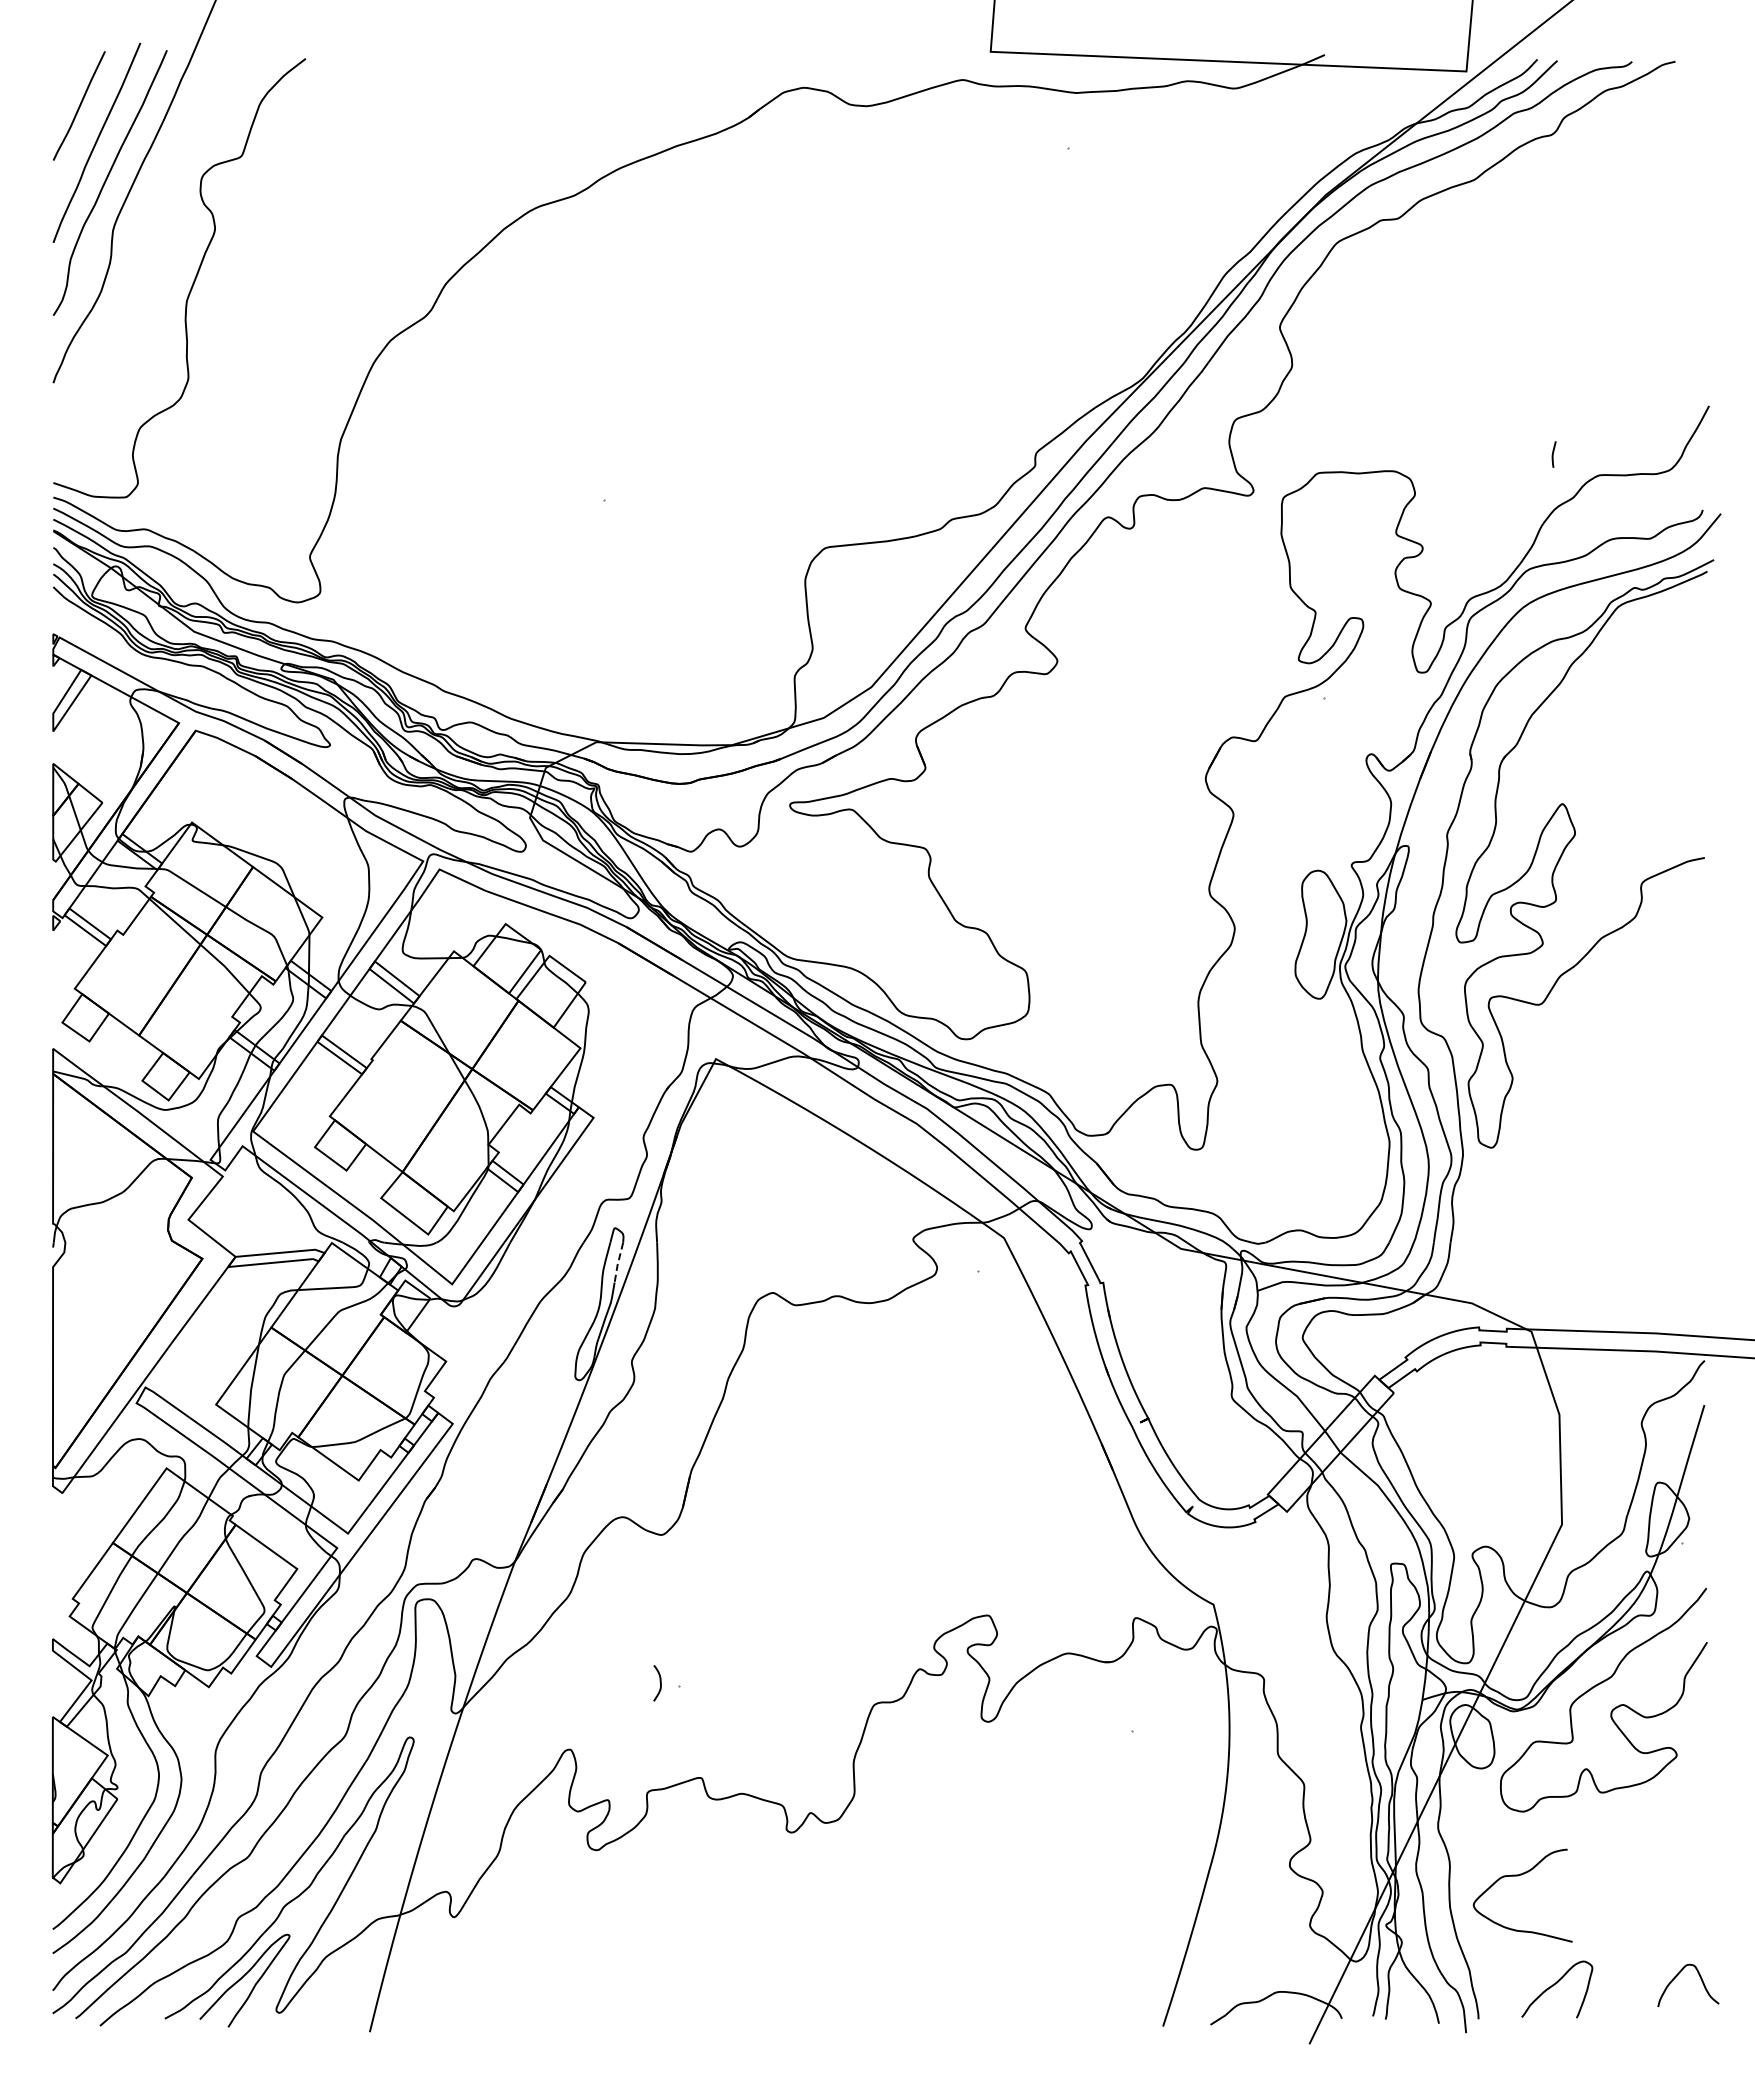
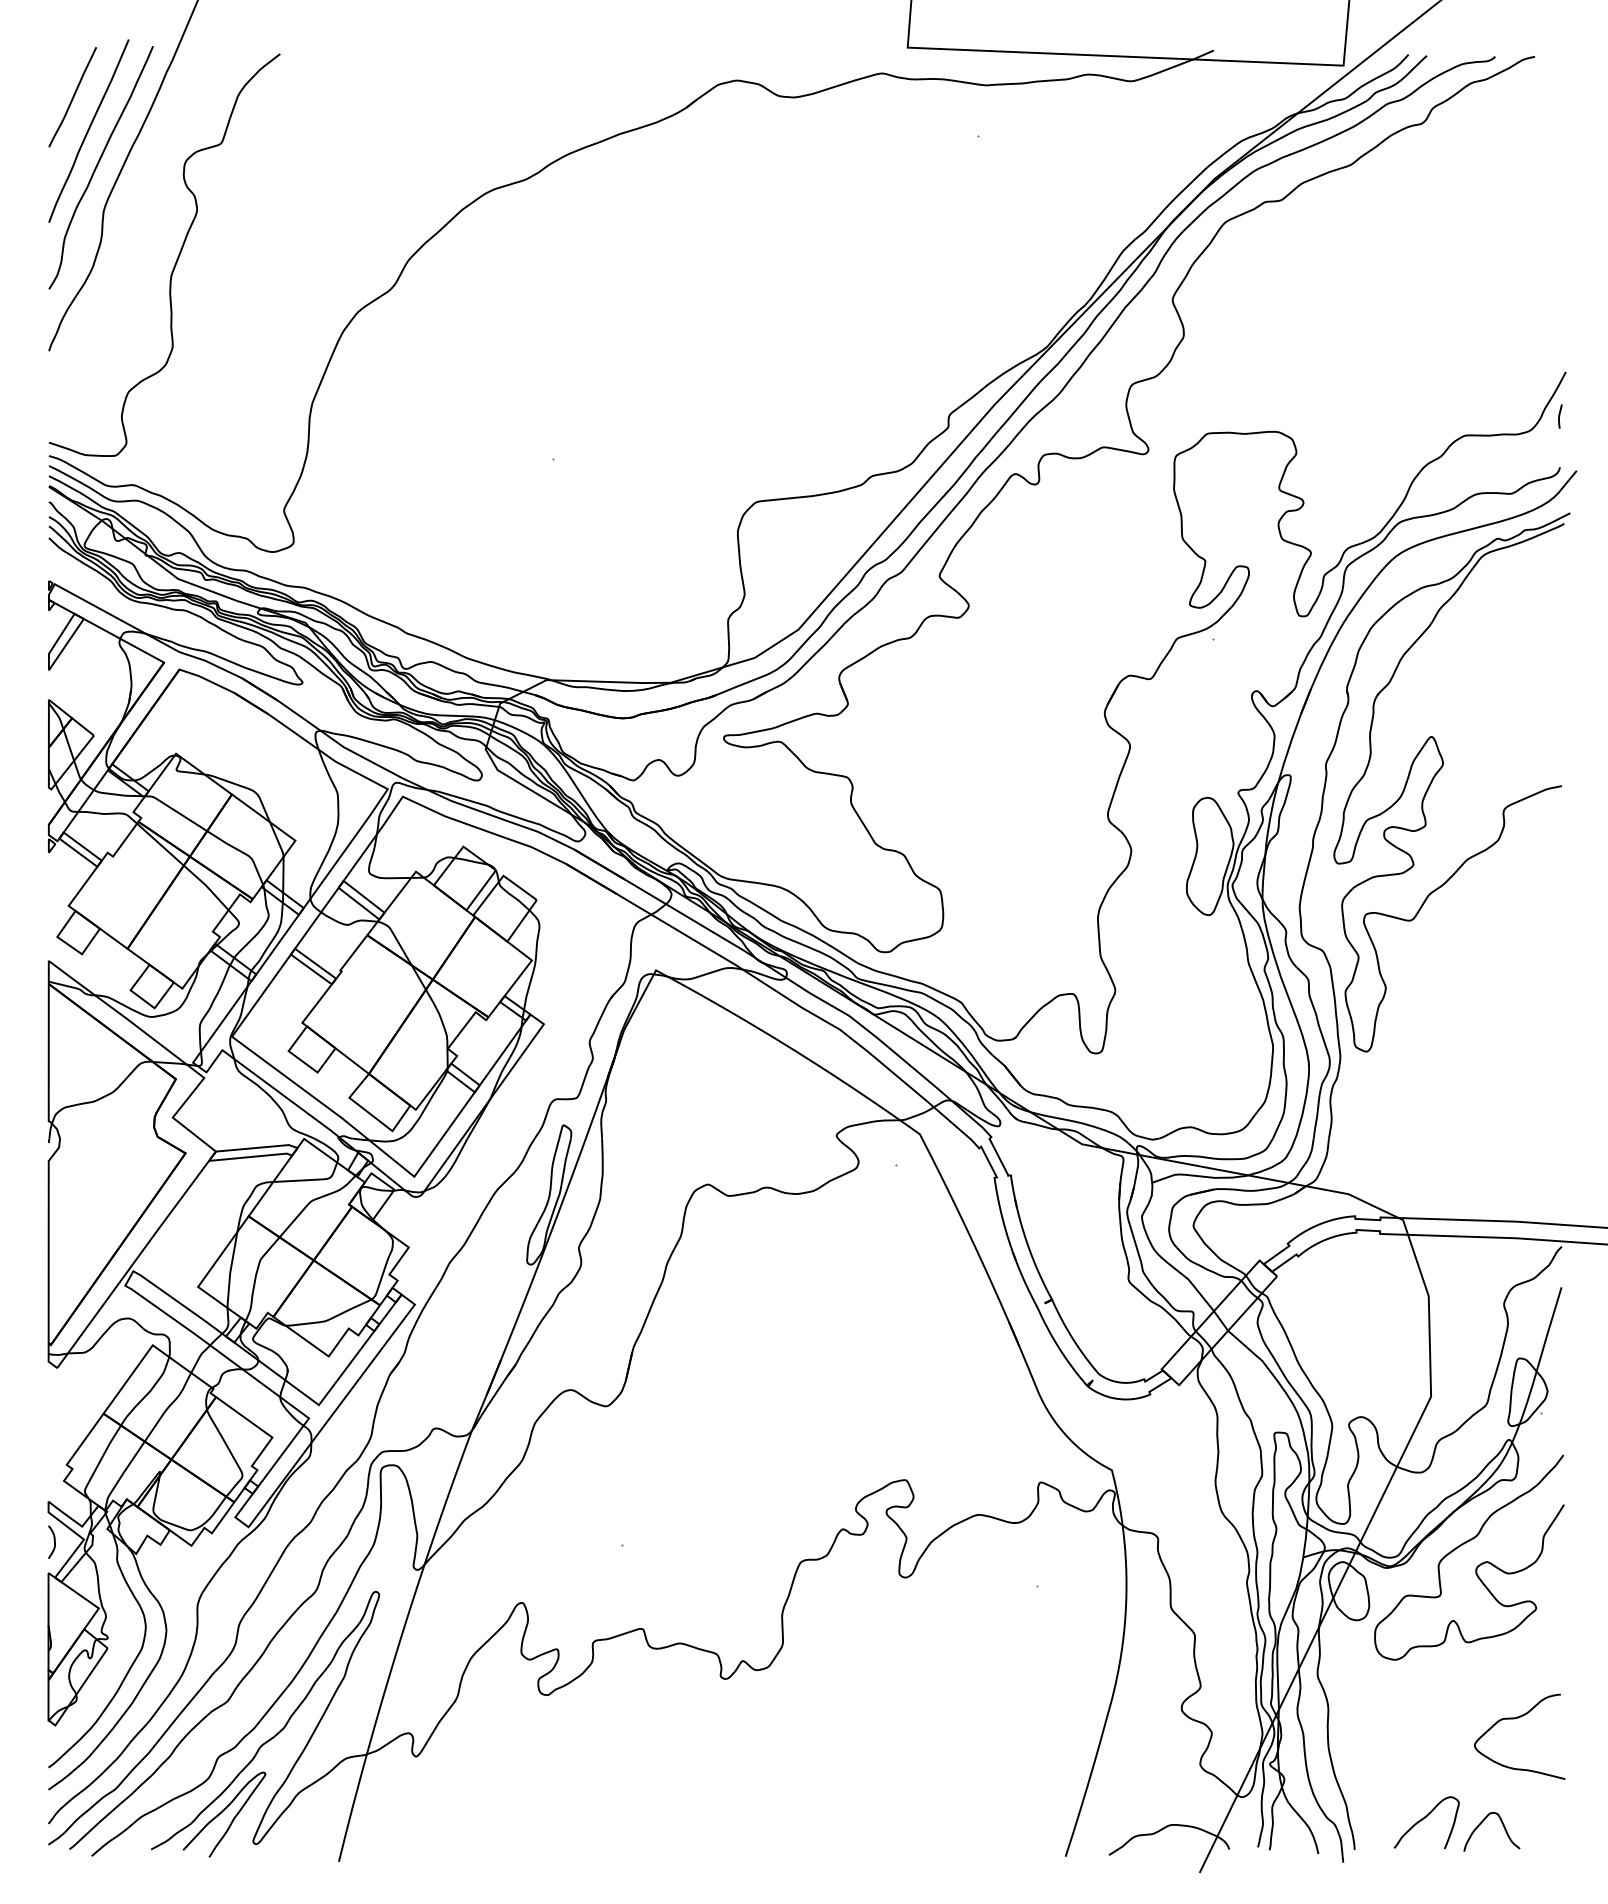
curve: (1553, 454) -> (1559, 416), moved
line: (618, 1263) -> (566, 1157), dashed -> solid
curve: (659, 1682) -> (53, 1541), moved
curve: (1518, 1876) -> (1515, 1719), moved
curve: (1700, 1979) -> (1502, 1826), moved

